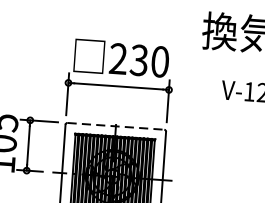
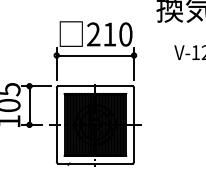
text: (138, 60) -> (109, 34), 230 -> 210
line: (116, 126) -> (95, 86), dashed -> solid

